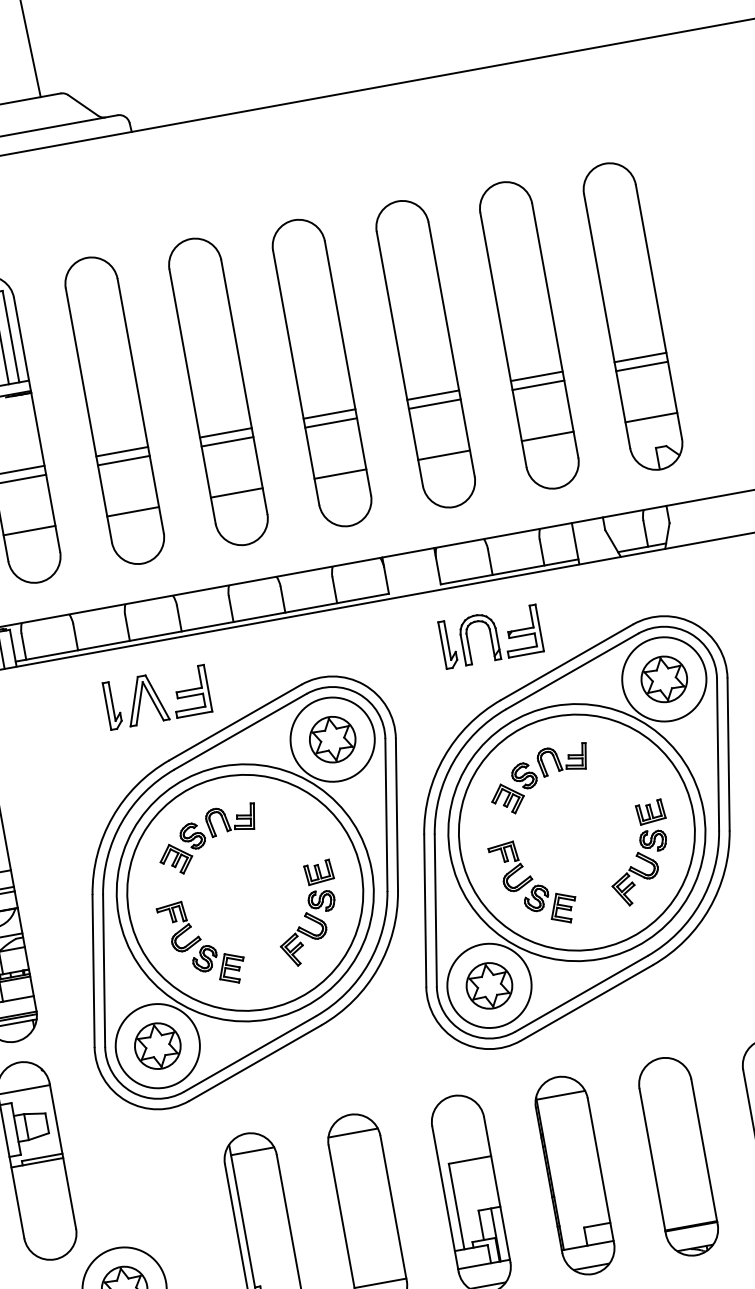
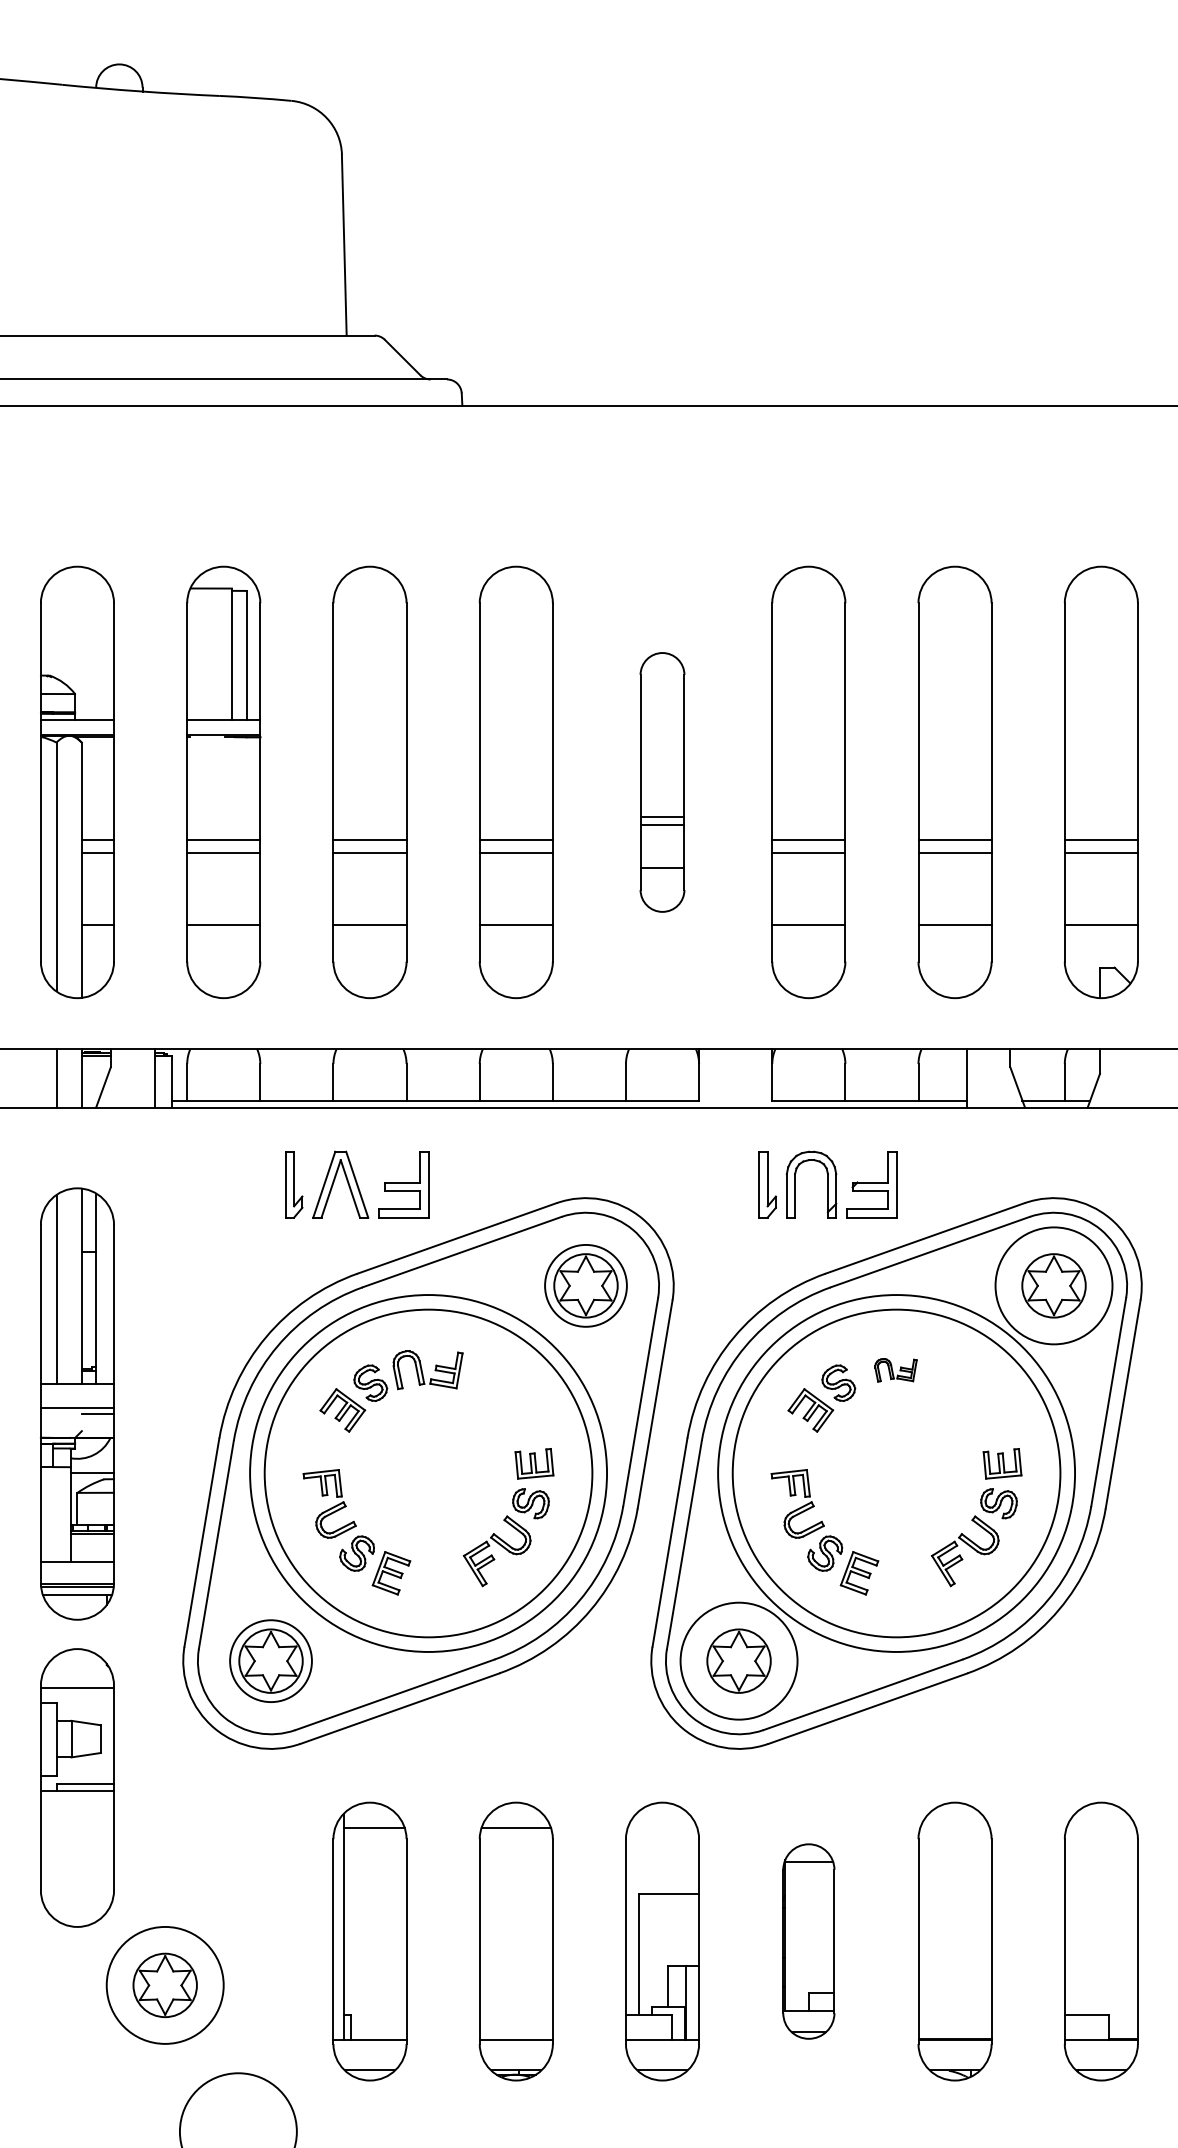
part: (322, 373) -> (662, 782), size x0.6
circle: (332, 739) -> (585, 1285), size x0.7
part: (562, 759) -> (895, 1370), size x0.6
circle: (157, 1045) -> (270, 1660), size x0.7
part: (574, 1175) -> (808, 1941), size x0.7

